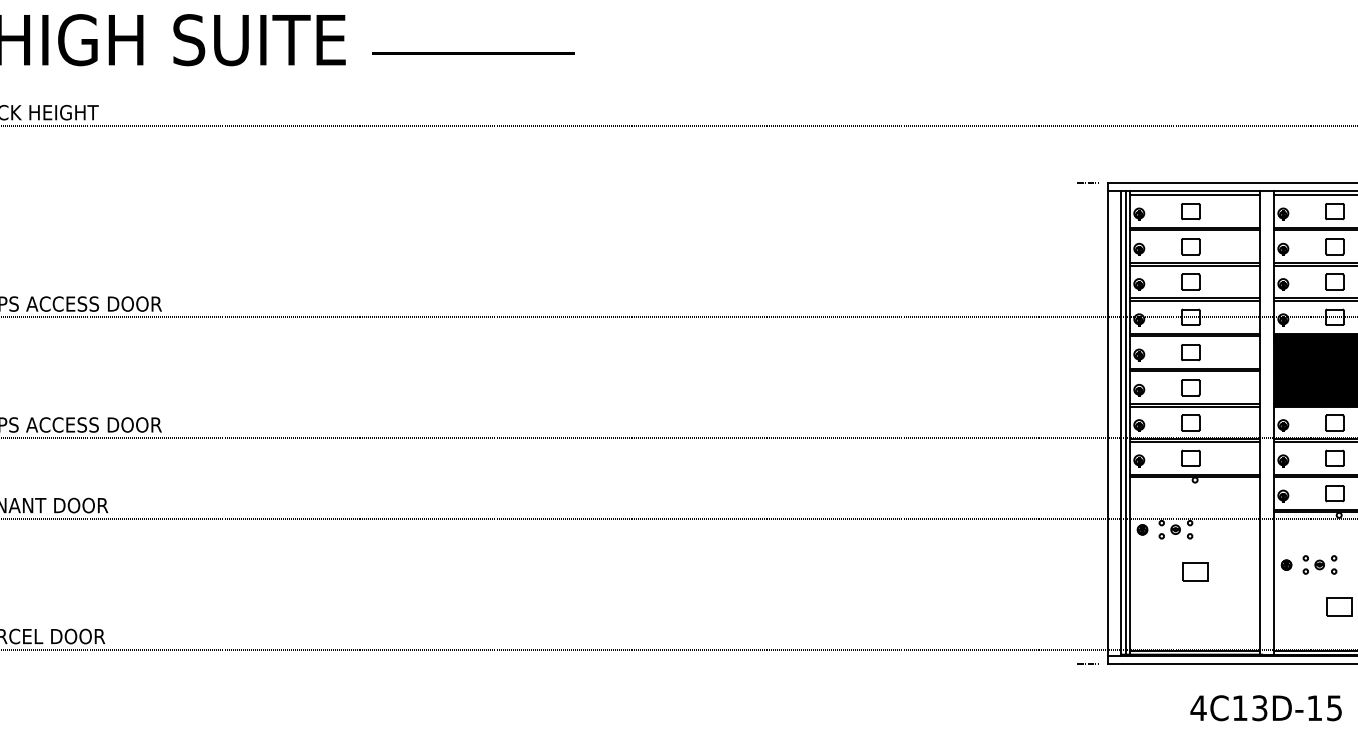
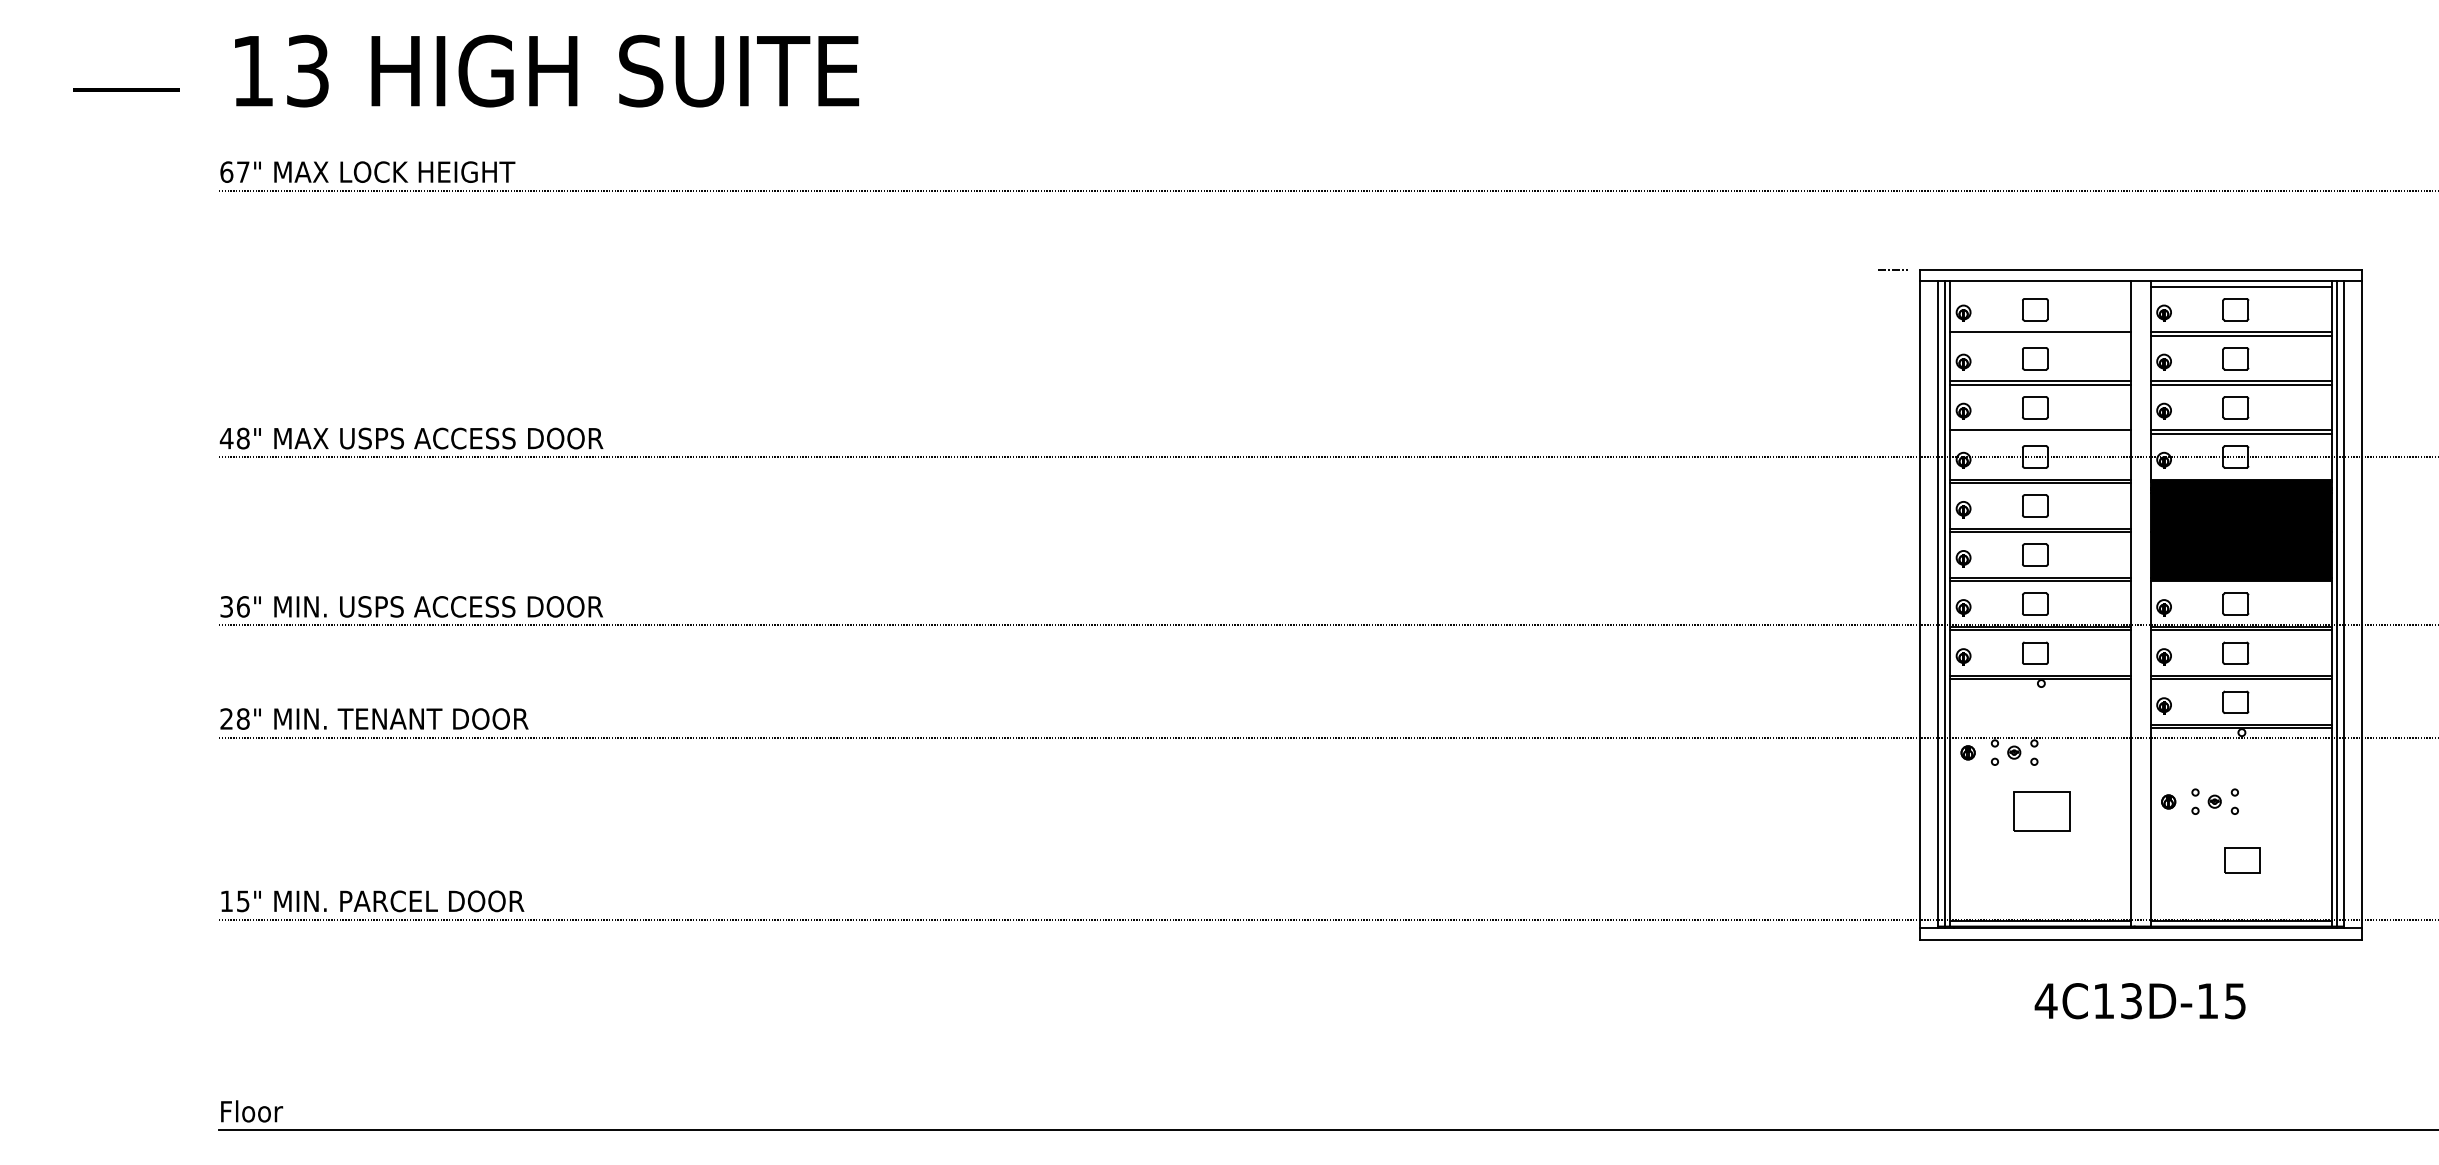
line: (473, 53) -> (1036, 89), removed
line: (1194, 194) -> (2040, 286), removed
line: (1194, 230) -> (2040, 335), removed
line: (1194, 300) -> (2040, 433), removed
part: (1195, 571) -> (2042, 811), size x1.6
line: (1088, 663) -> (1892, 939), removed

